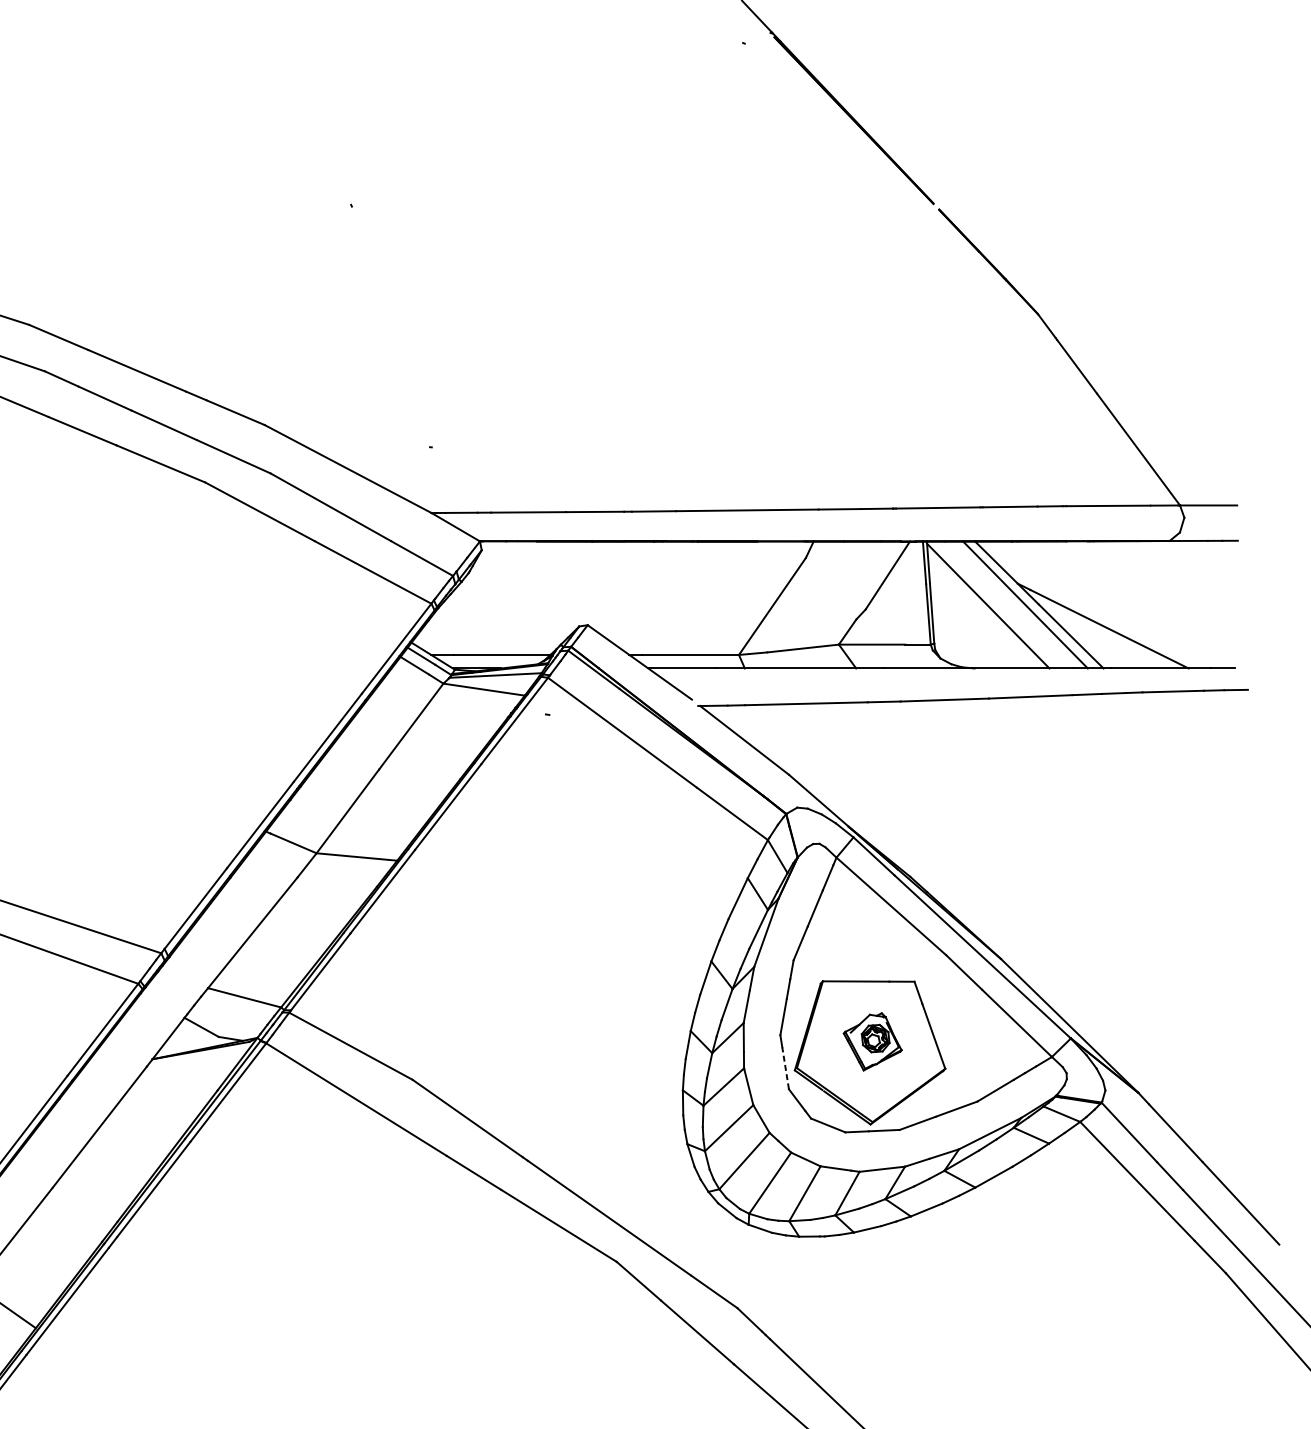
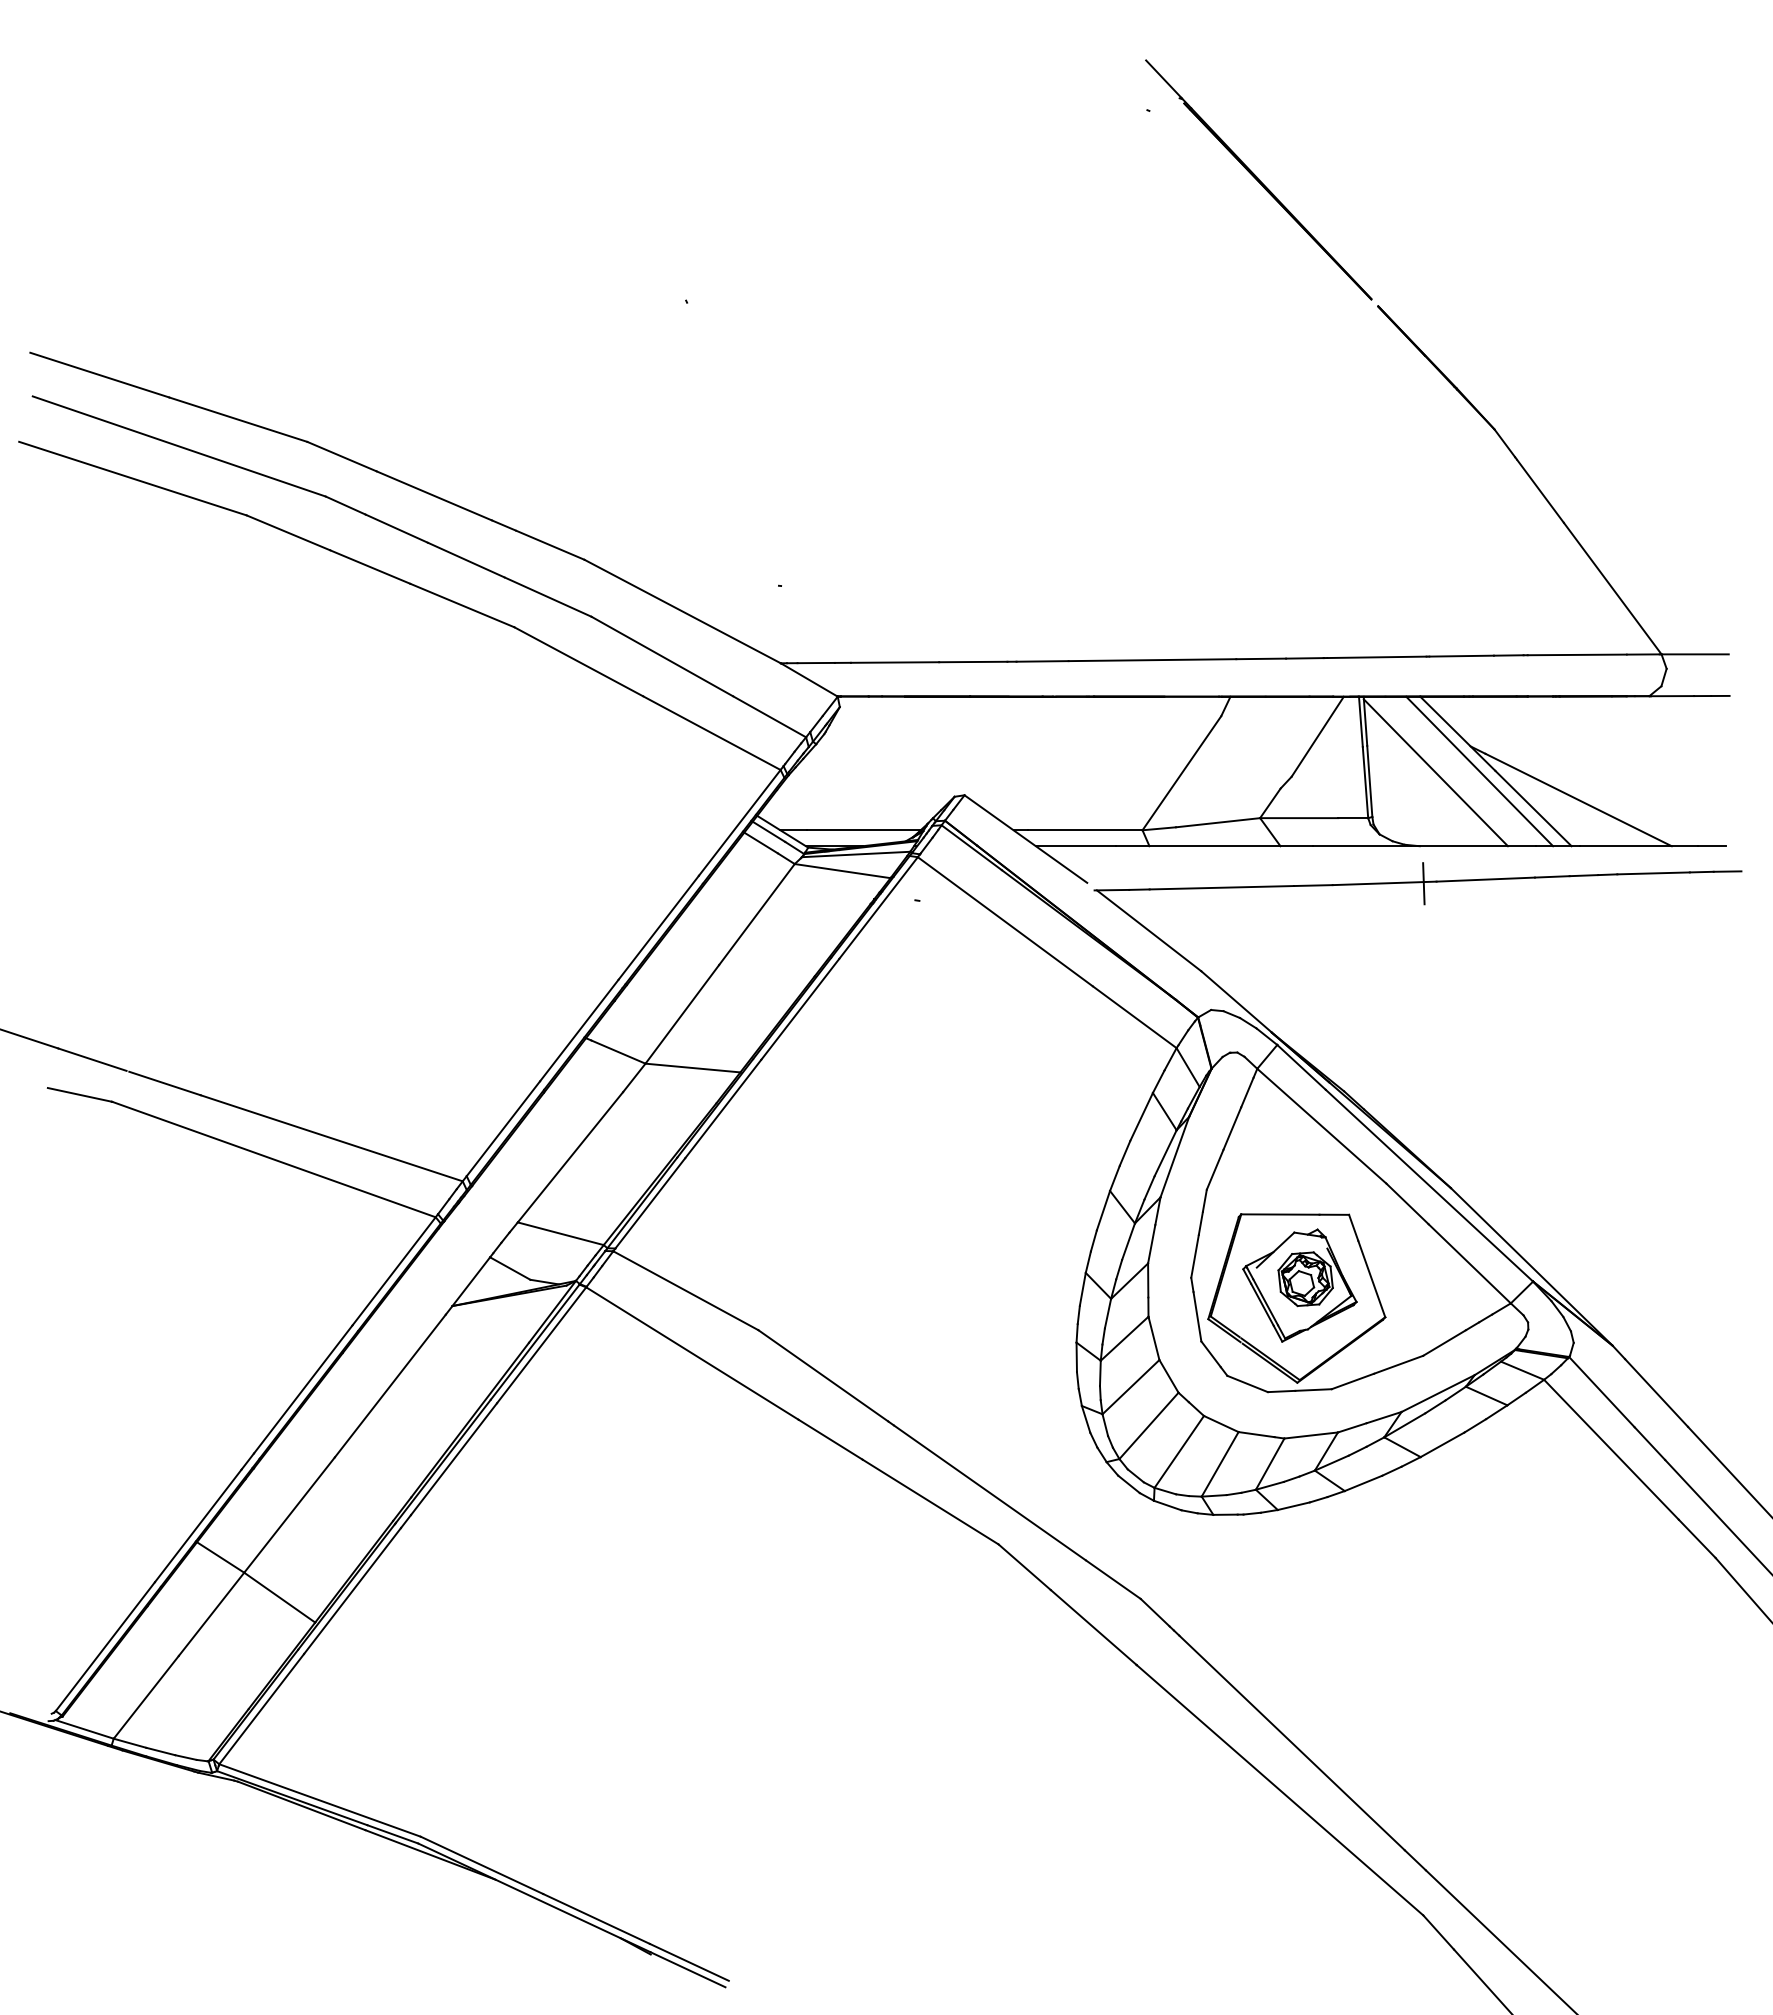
line: (977, 700) -> (1423, 883), added
part: (872, 1041) -> (1299, 1285), size x1.67
line: (785, 1068) -> (1197, 1316), dashed -> solid

